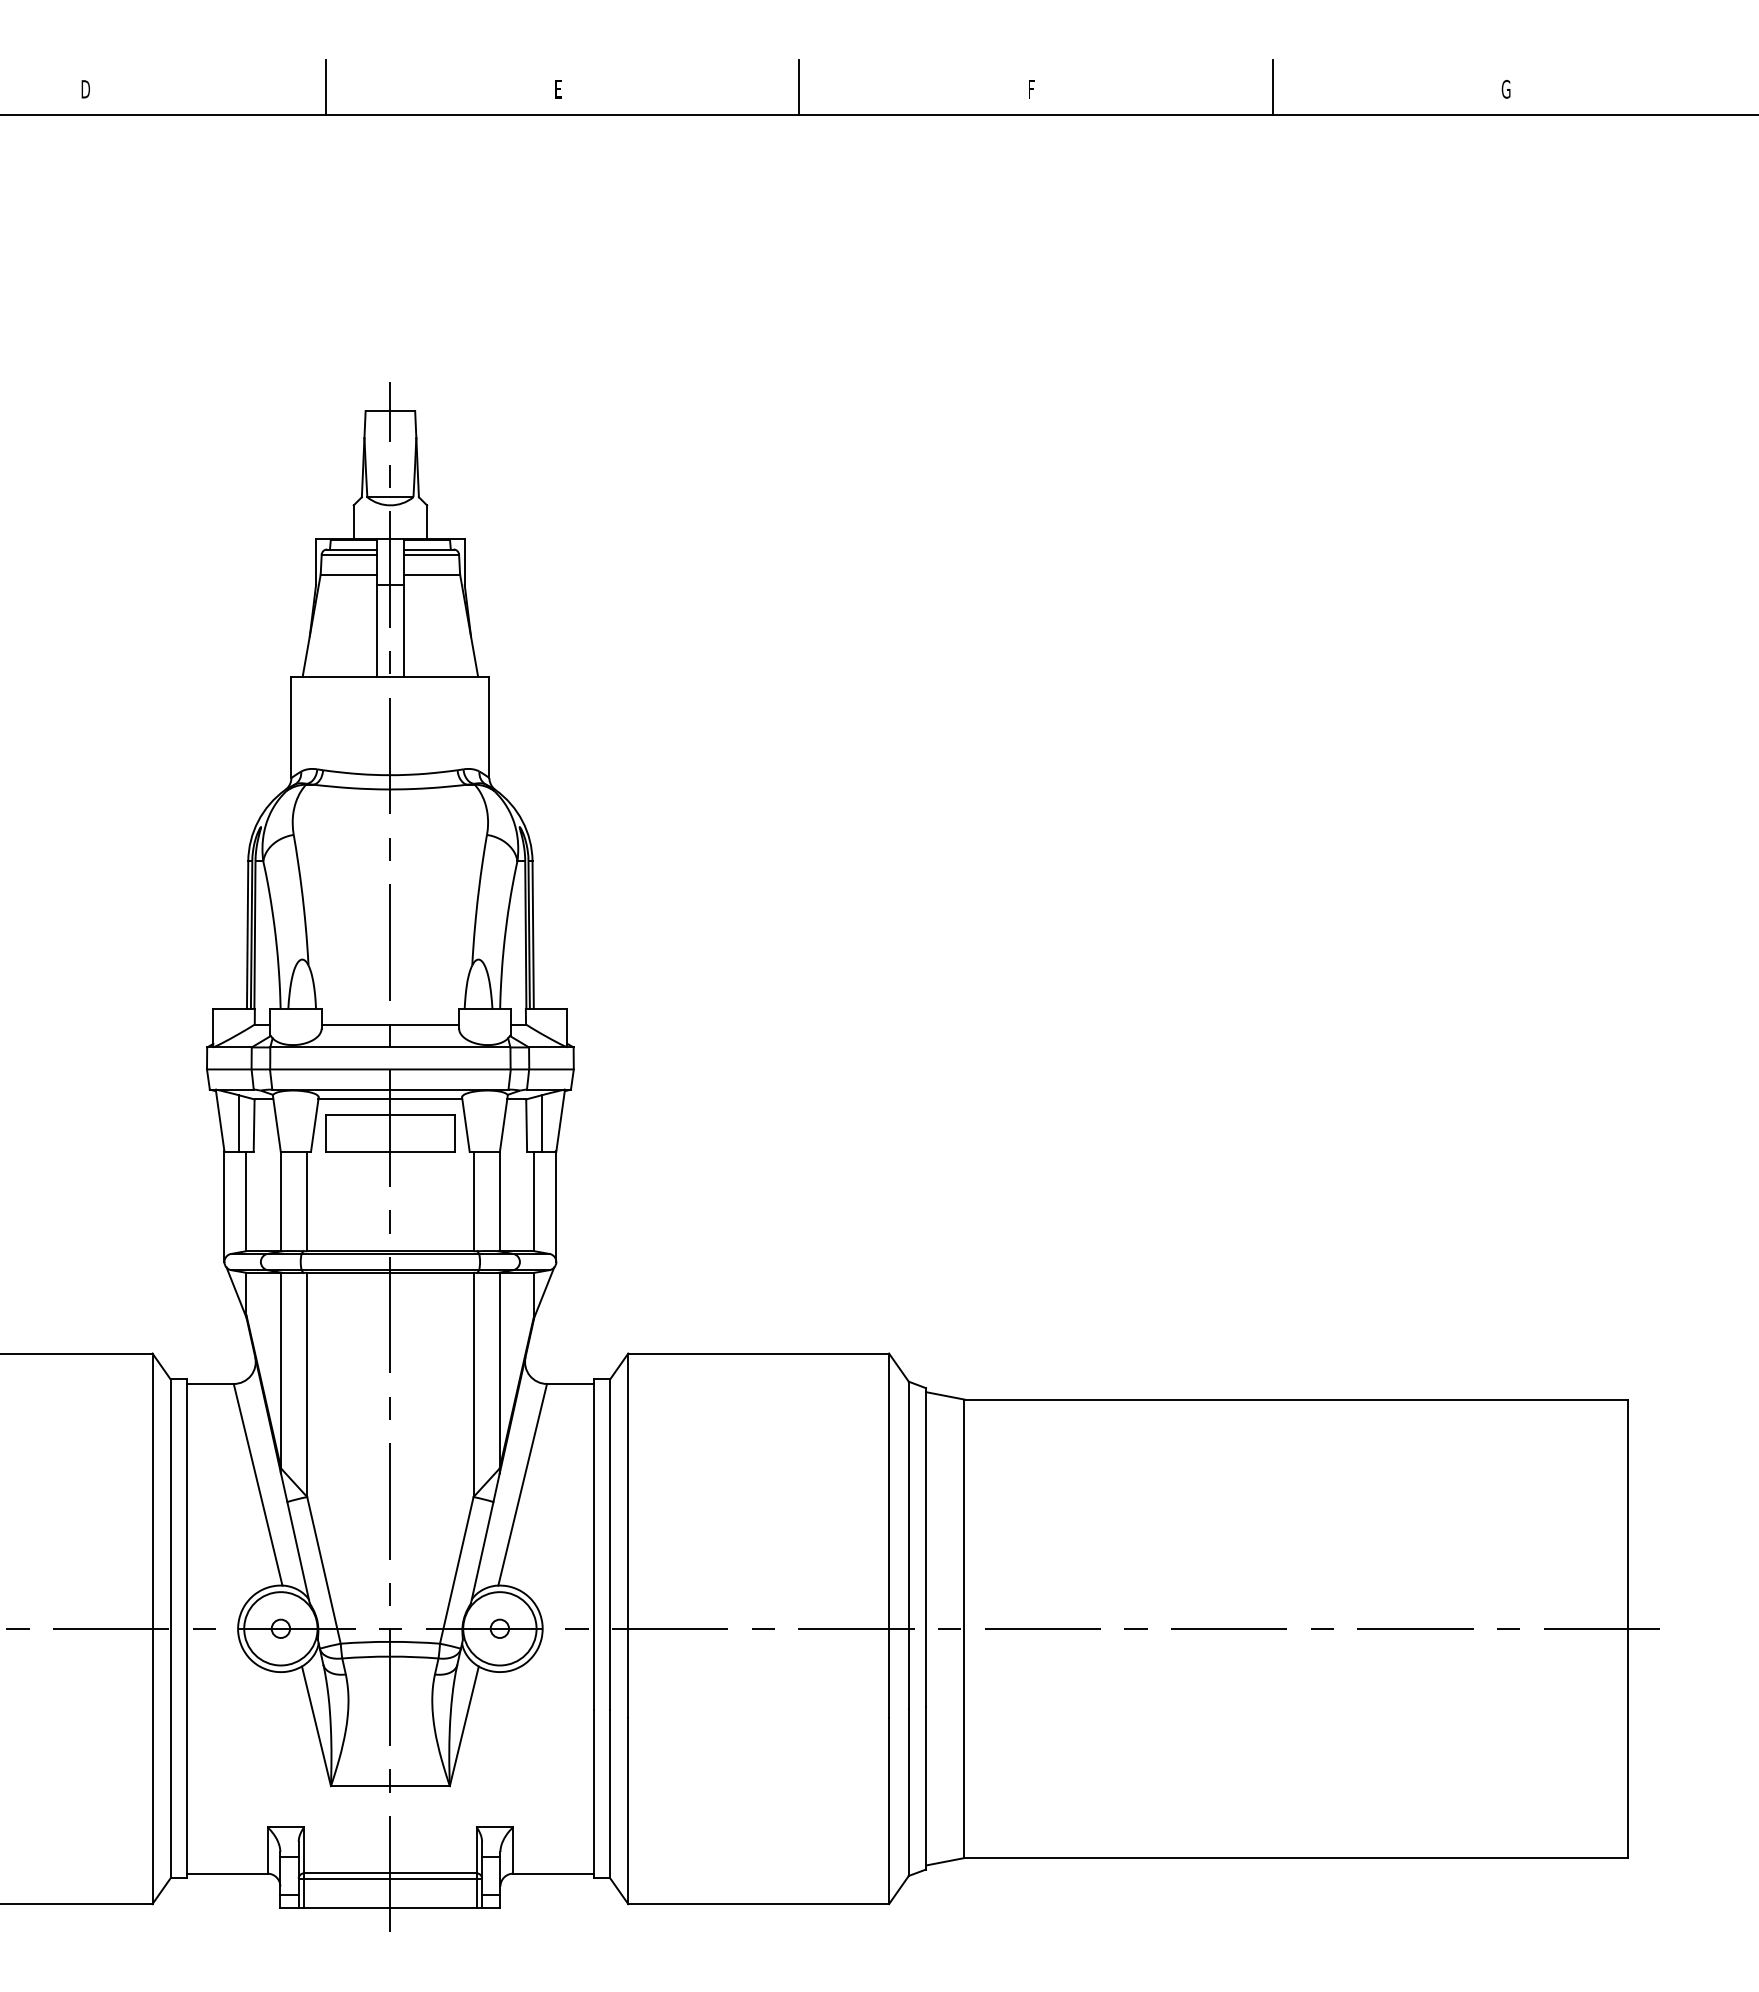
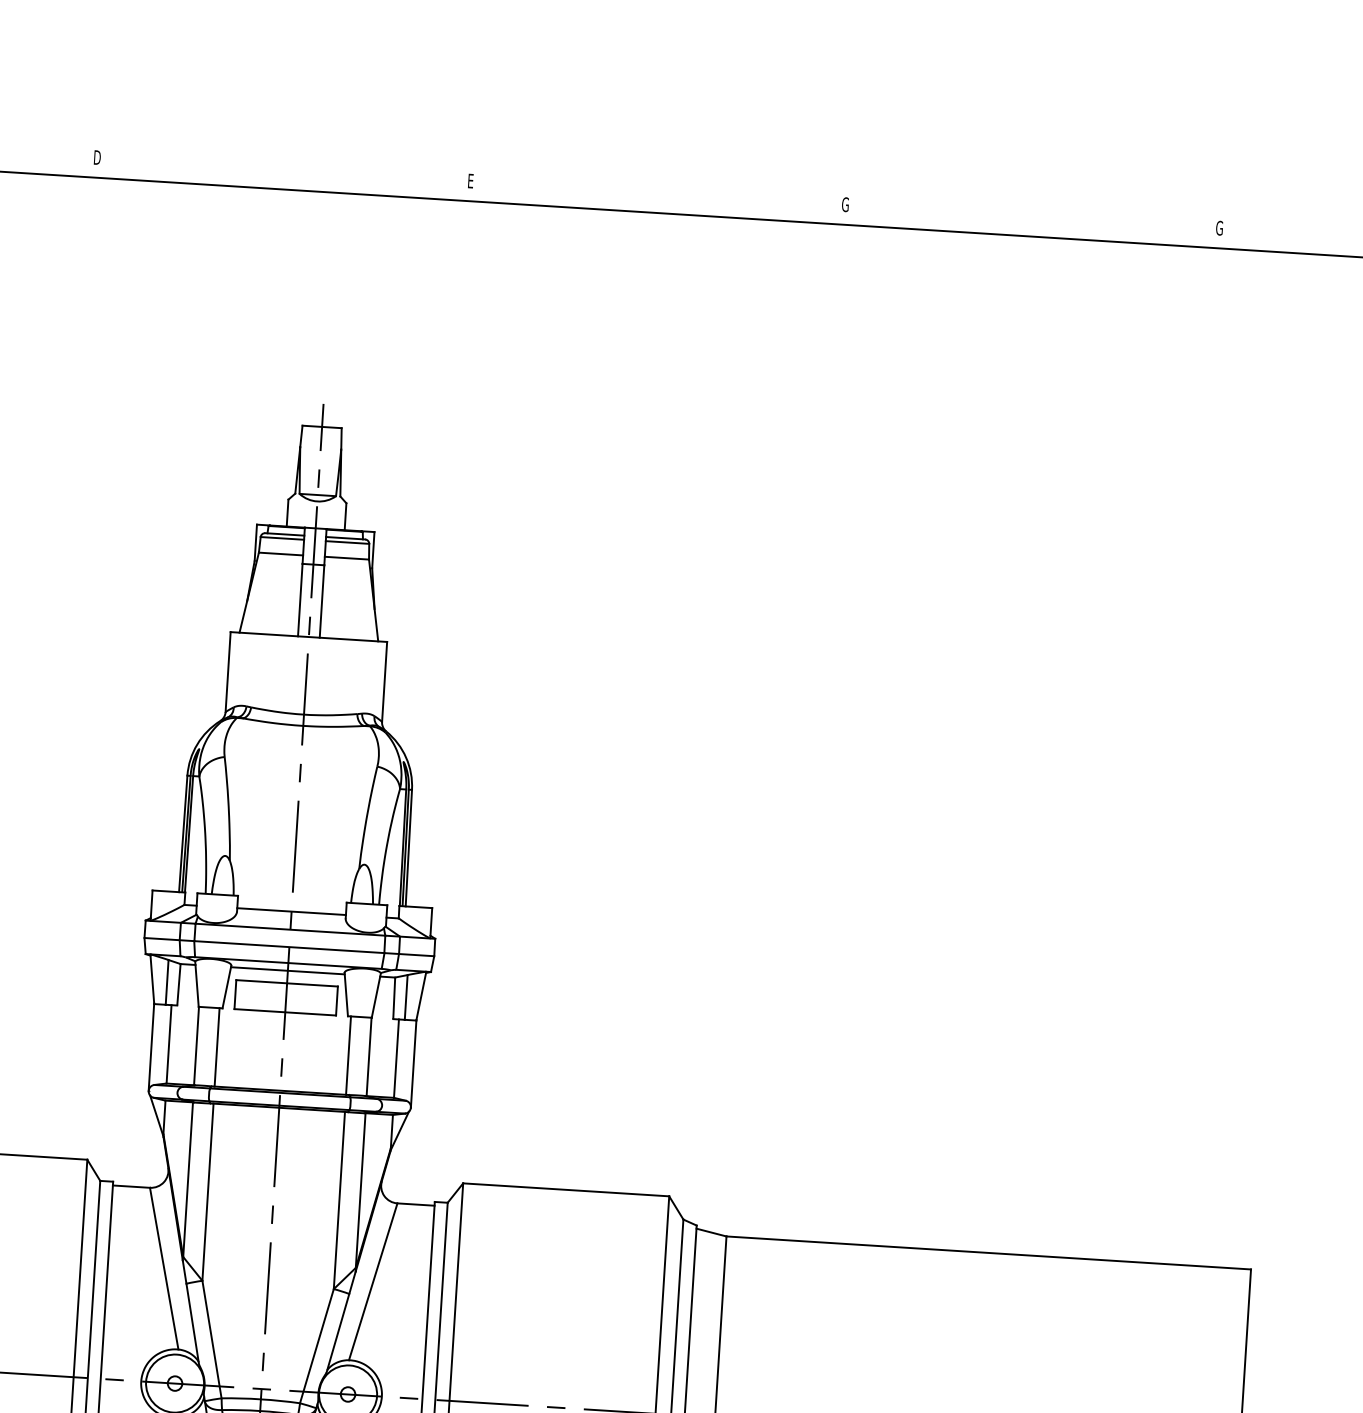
line: (325, 86) -> (286, 167), removed
line: (799, 86) -> (661, 190), removed
line: (1272, 86) -> (1035, 214), removed
text: (1032, 88) -> (845, 204), F -> G

